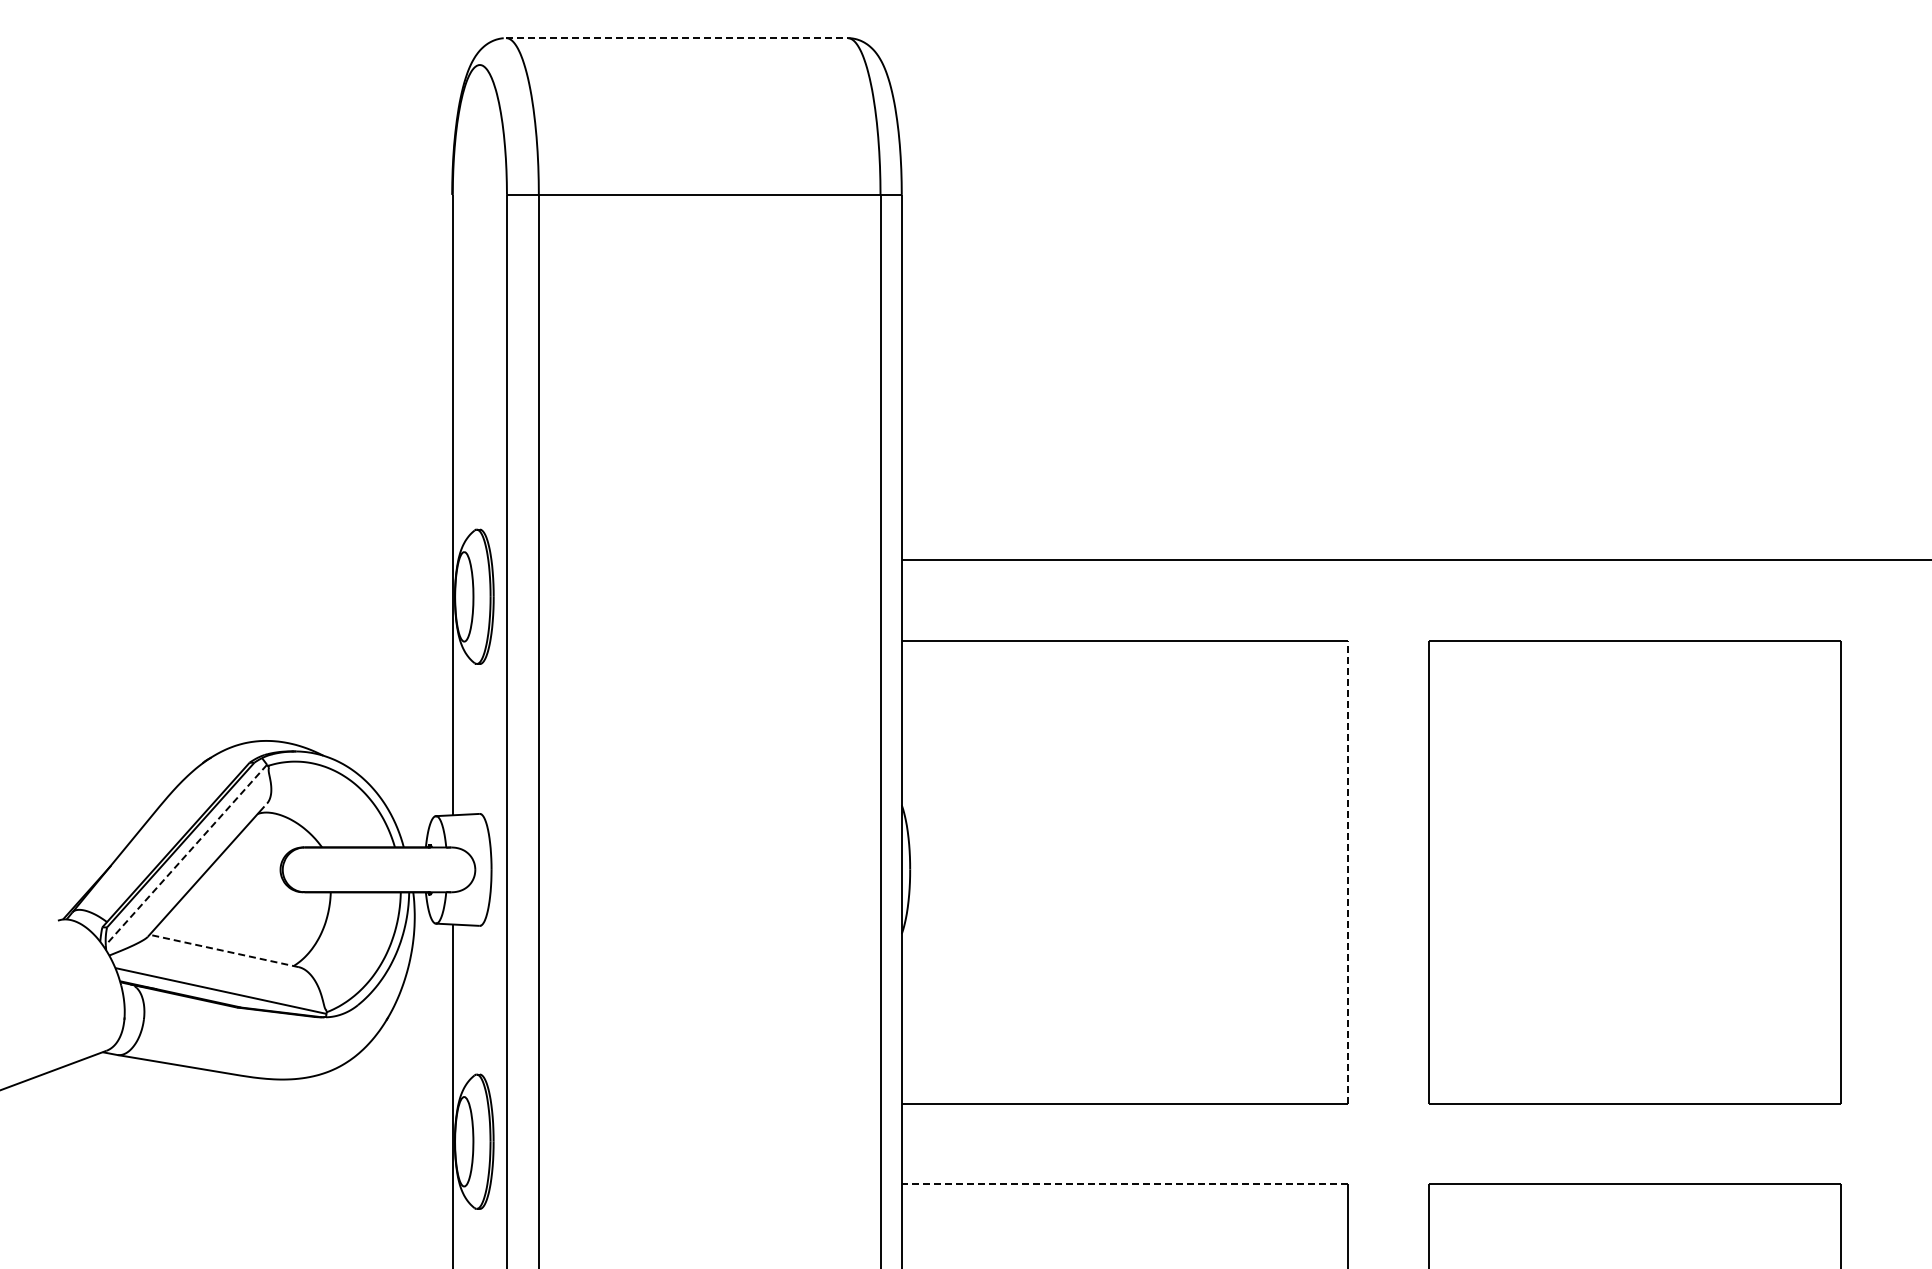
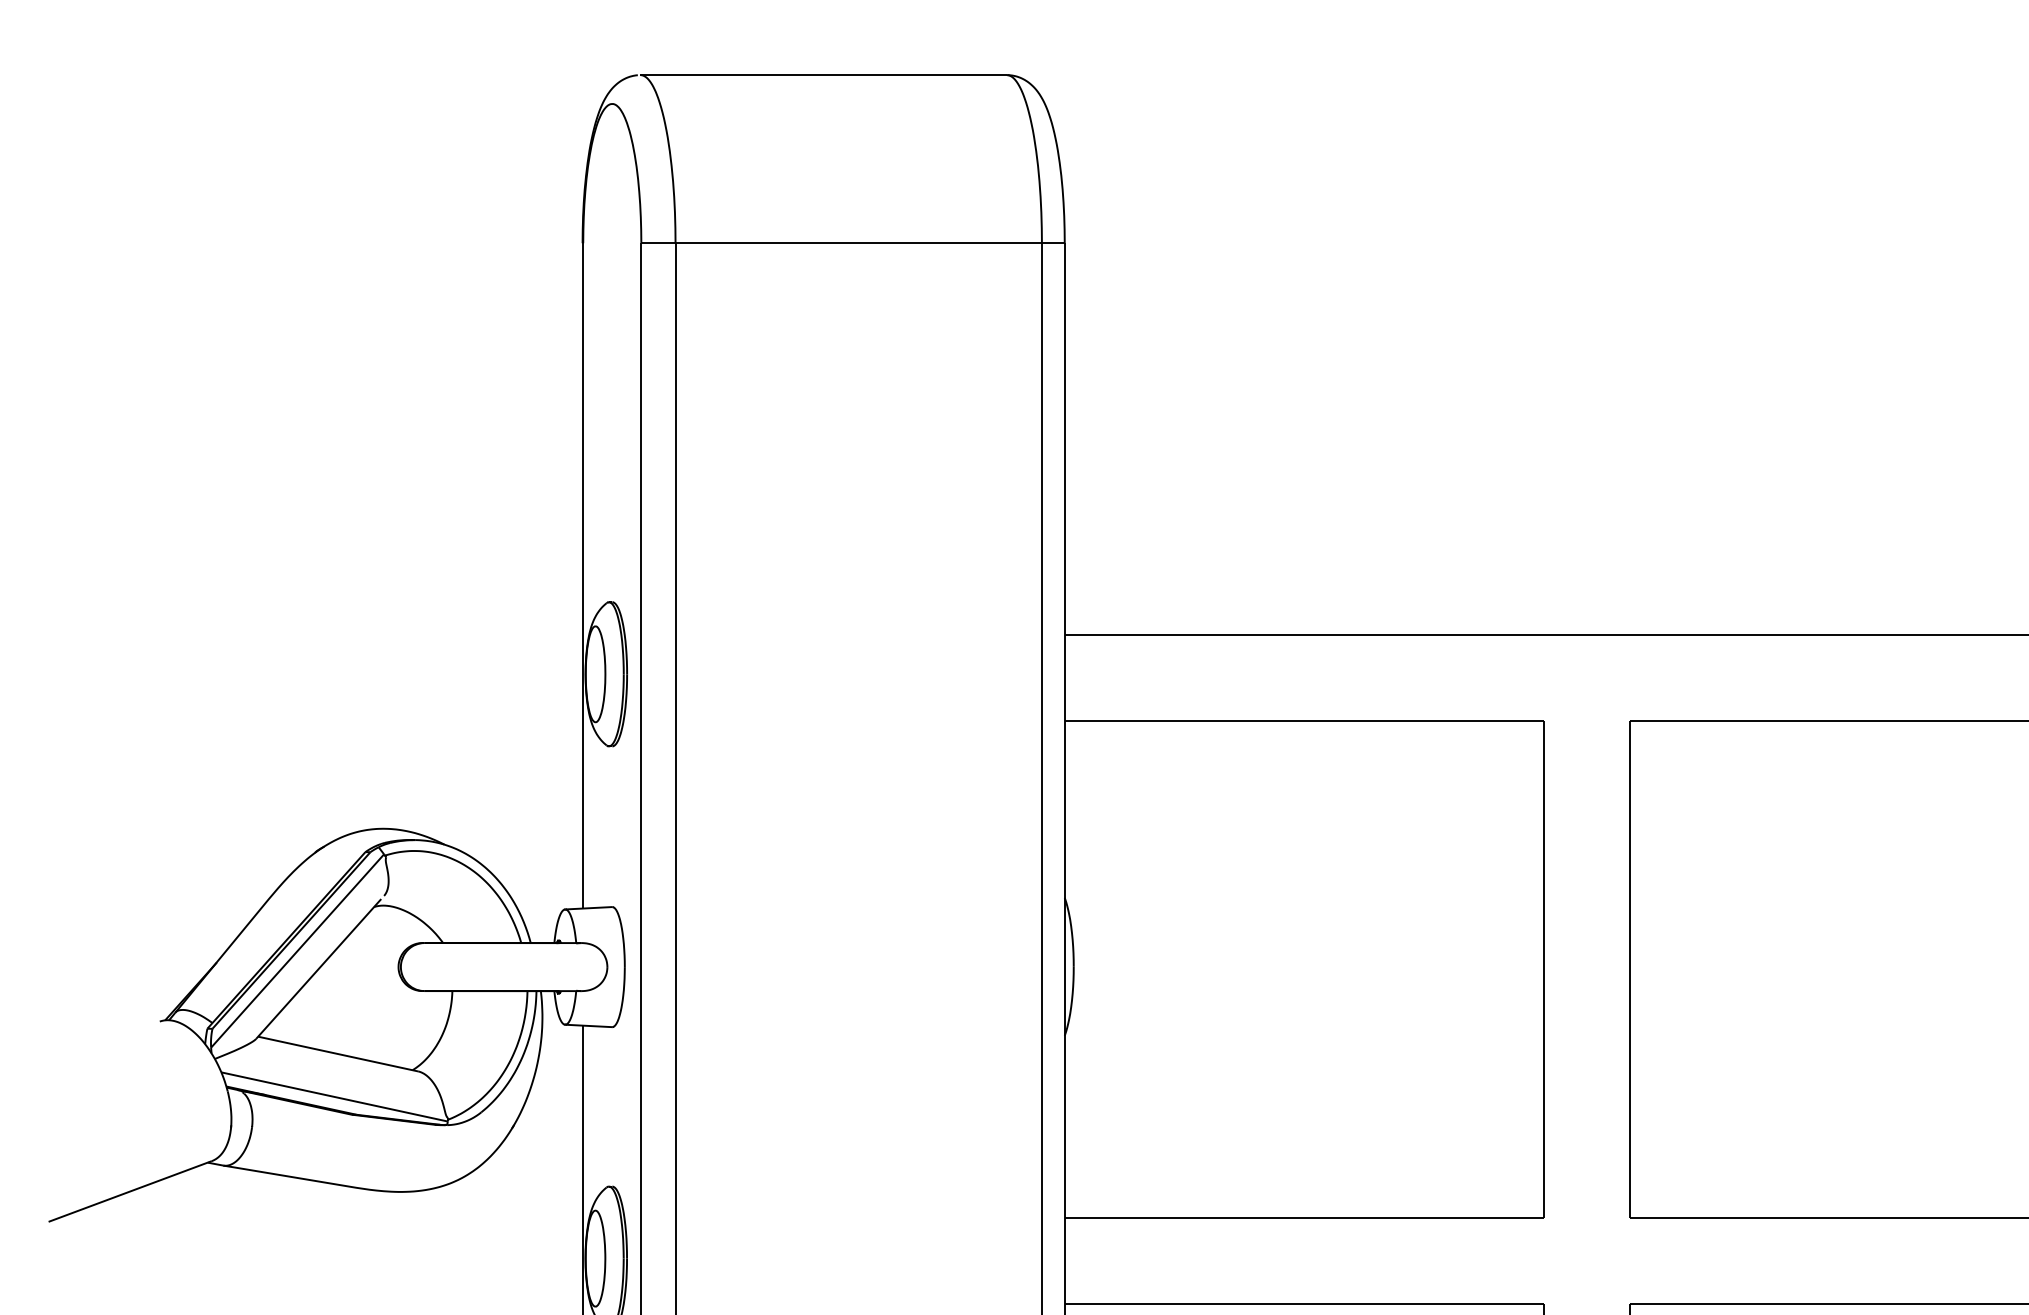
line: (677, 38) -> (824, 75), dashed -> solid
line: (186, 854) -> (297, 950), dashed -> solid
line: (1348, 872) -> (1543, 969), dashed -> solid
line: (223, 950) -> (337, 1053), dashed -> solid
line: (1124, 1184) -> (1303, 1304), dashed -> solid

